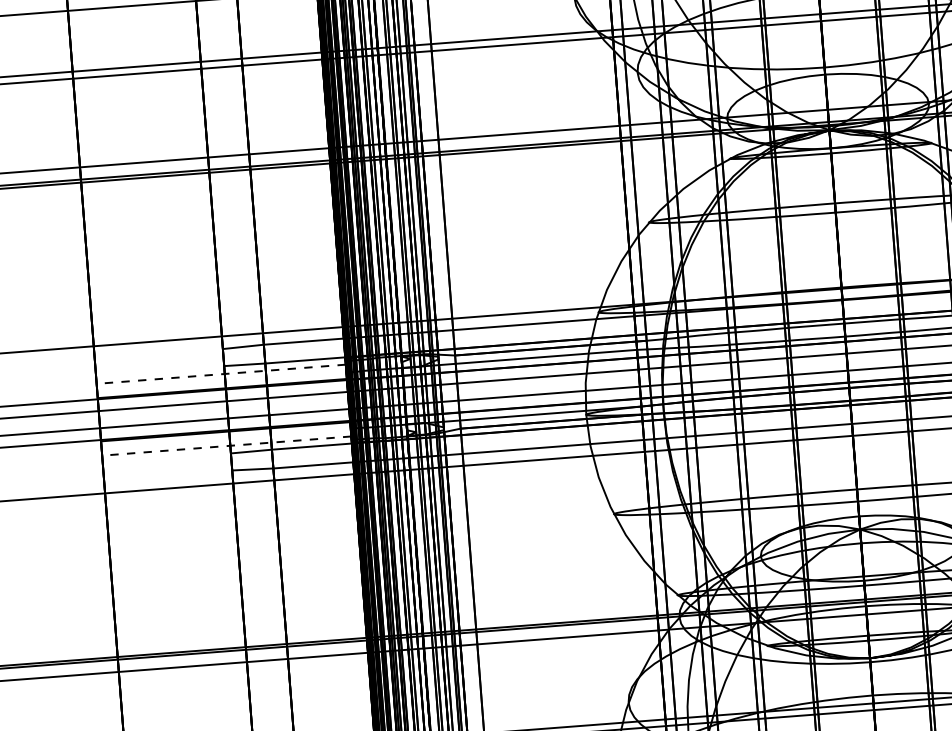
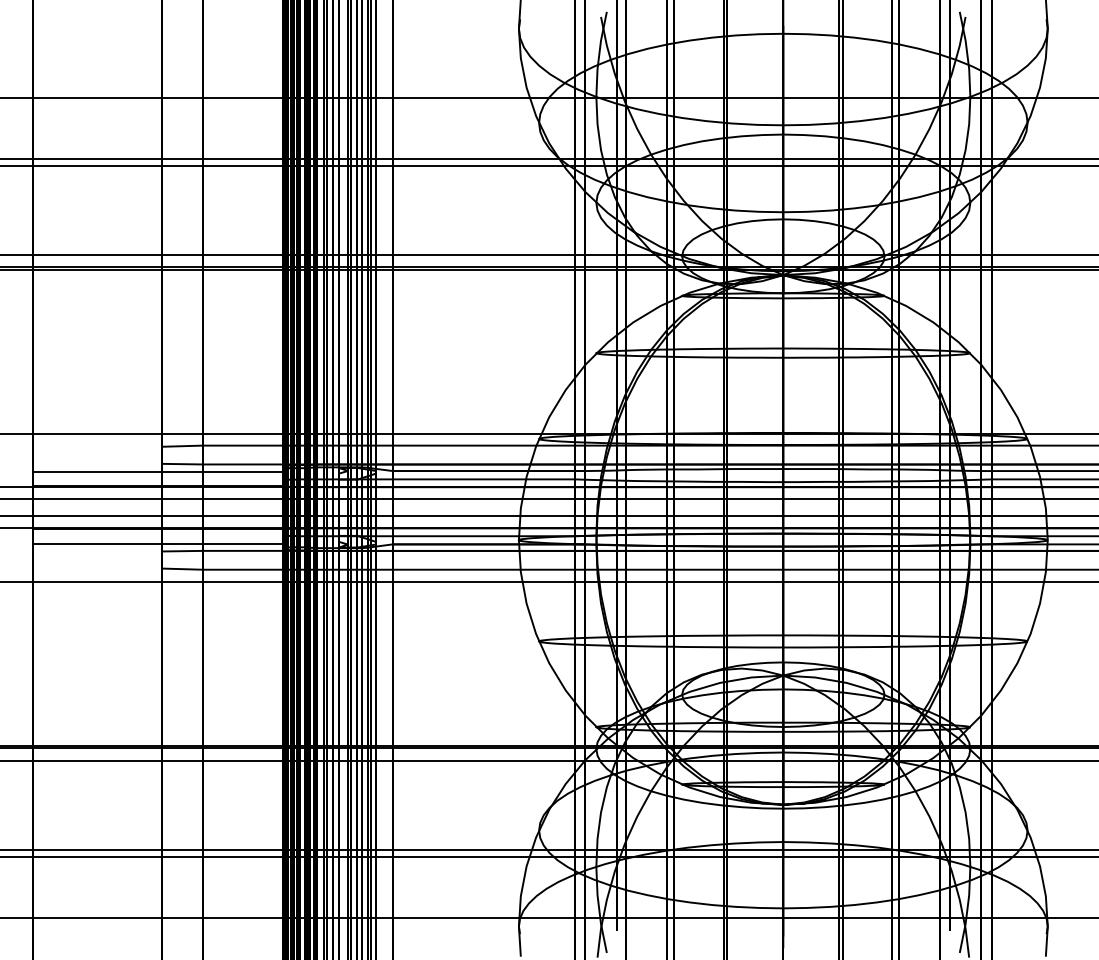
line: (221, 373) -> (158, 471), dashed -> solid
line: (227, 445) -> (158, 543), dashed -> solid

